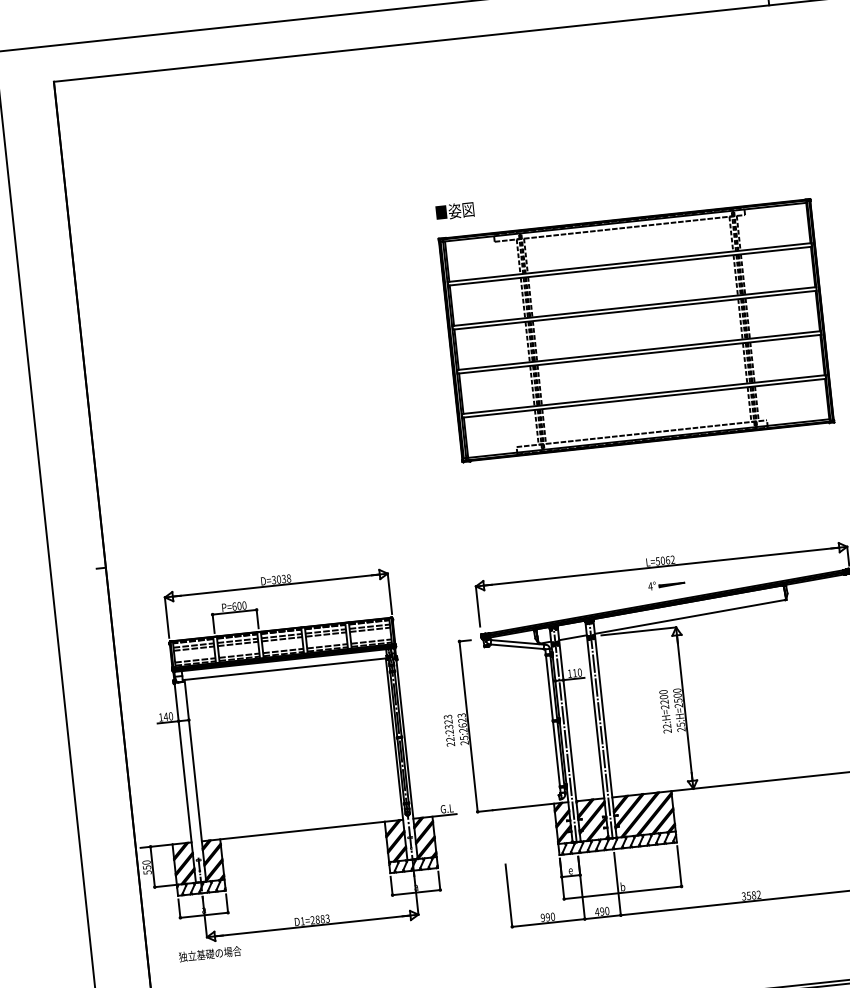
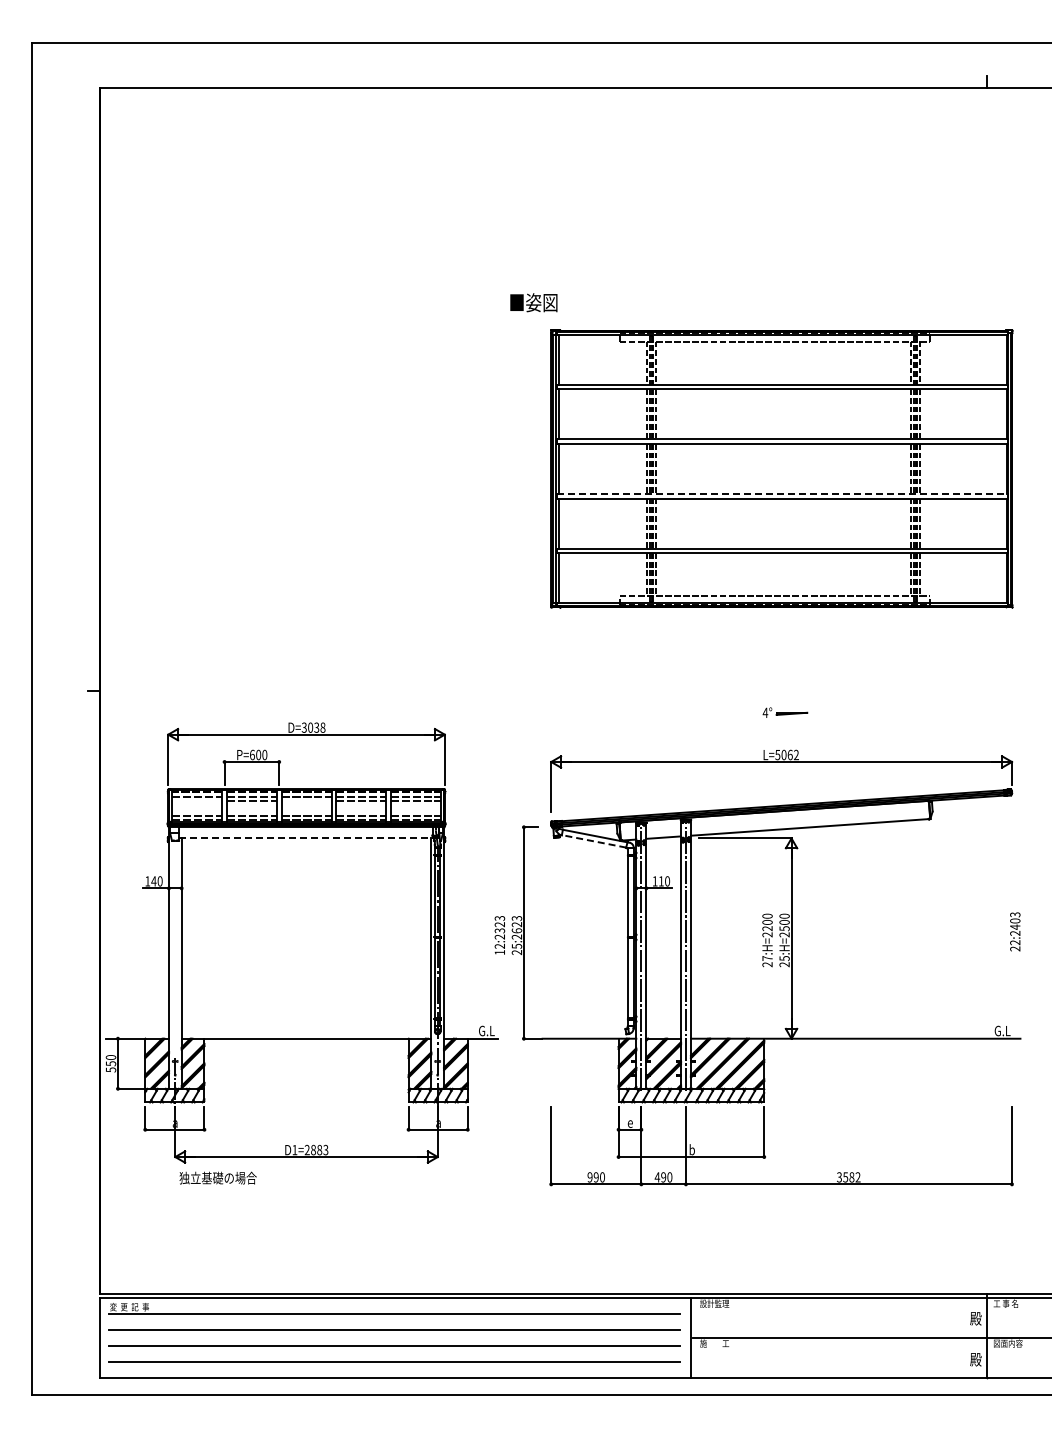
text: (454, 210) -> (533, 302), moved
line: (639, 350) -> (782, 493), solid -> dashed
part: (666, 584) -> (785, 712), moved
line: (282, 639) -> (306, 801), removed
line: (517, 646) -> (594, 841), solid -> dashed
line: (194, 648) -> (197, 801), removed
line: (286, 669) -> (307, 838), solid -> dashed
text: (667, 726) -> (767, 958), 22:H=2200 -> 27:H=2200
text: (450, 744) -> (499, 952), 22:2323 -> 12:2323
text: (209, 953) -> (217, 1177), moved

